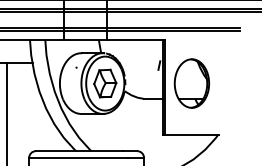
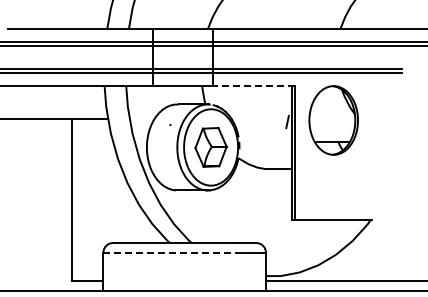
line: (135, 40) -> (253, 86), solid -> dashed
part: (191, 83) -> (333, 120), moved
line: (78, 157) -> (173, 252), solid -> dashed

